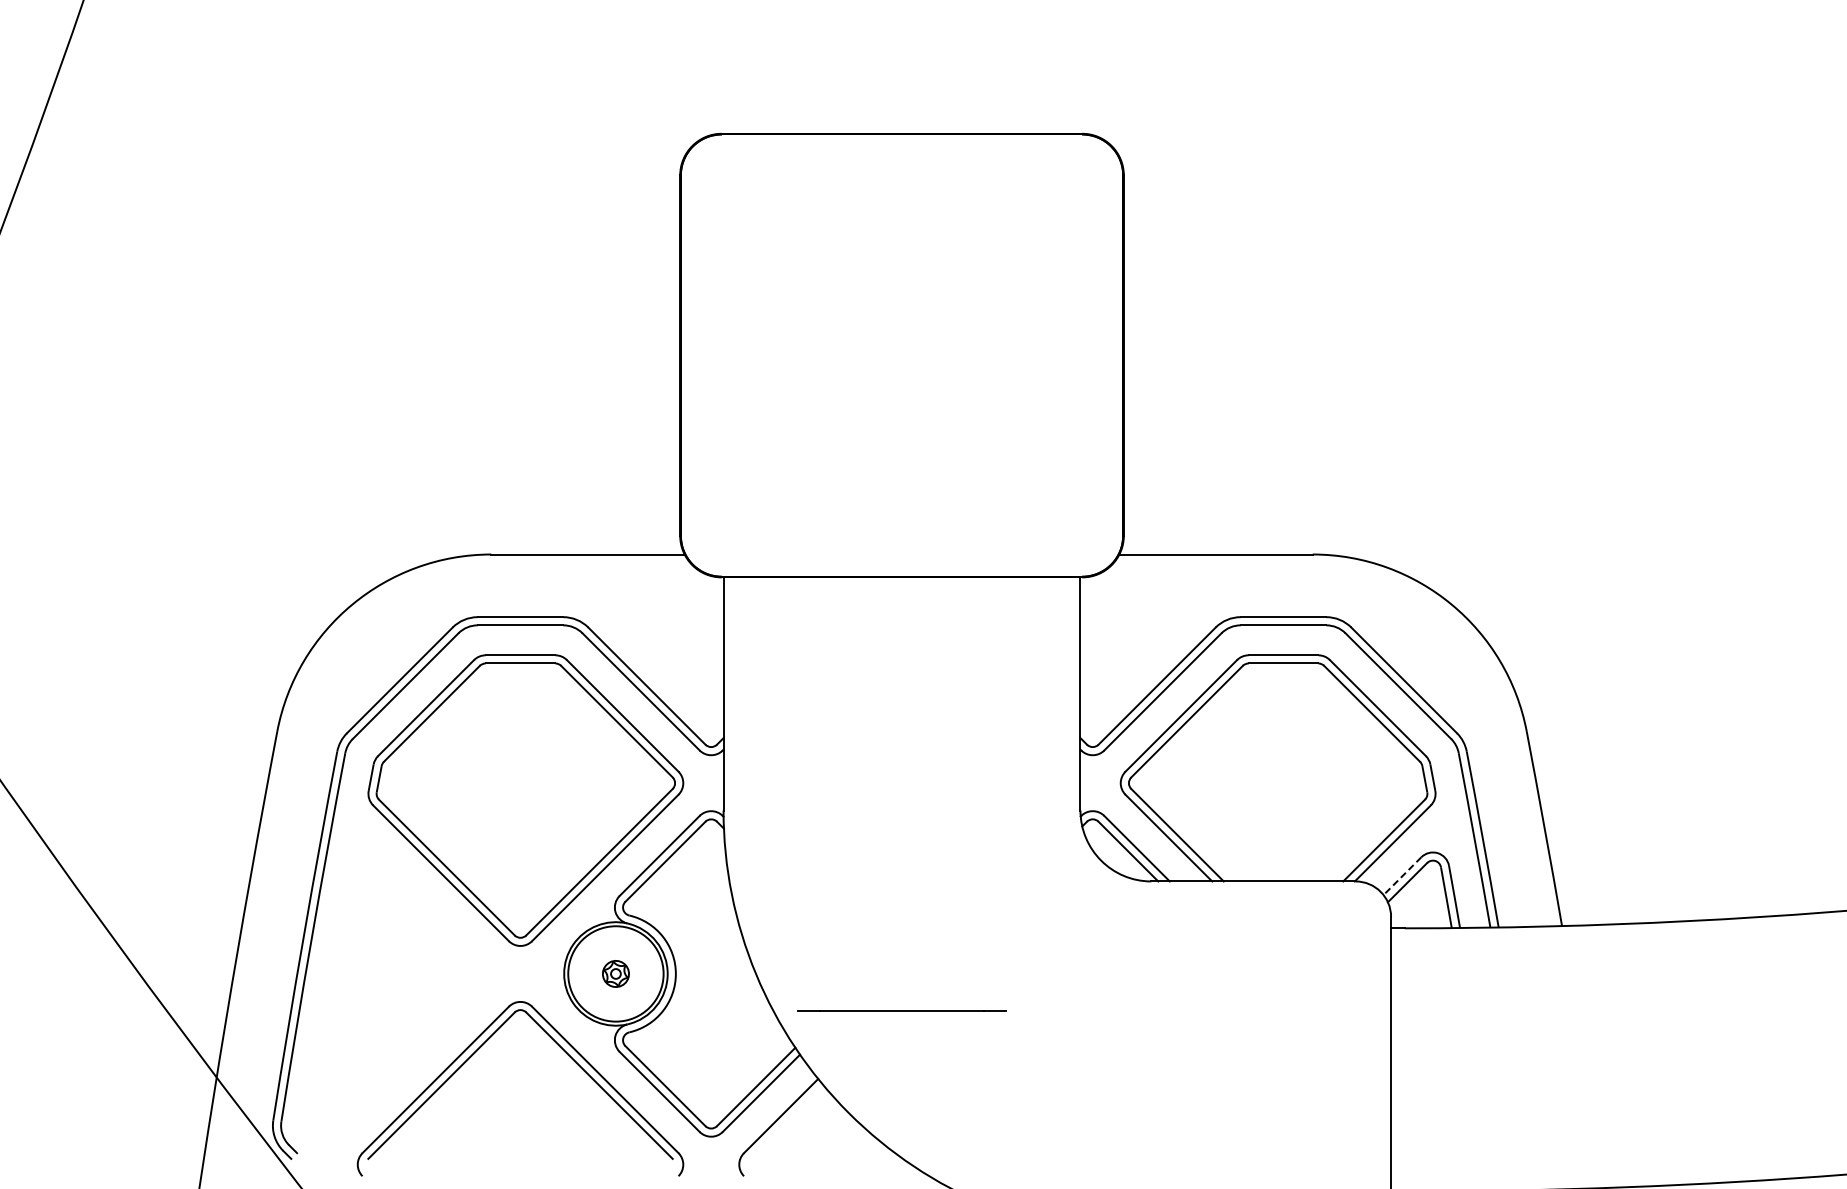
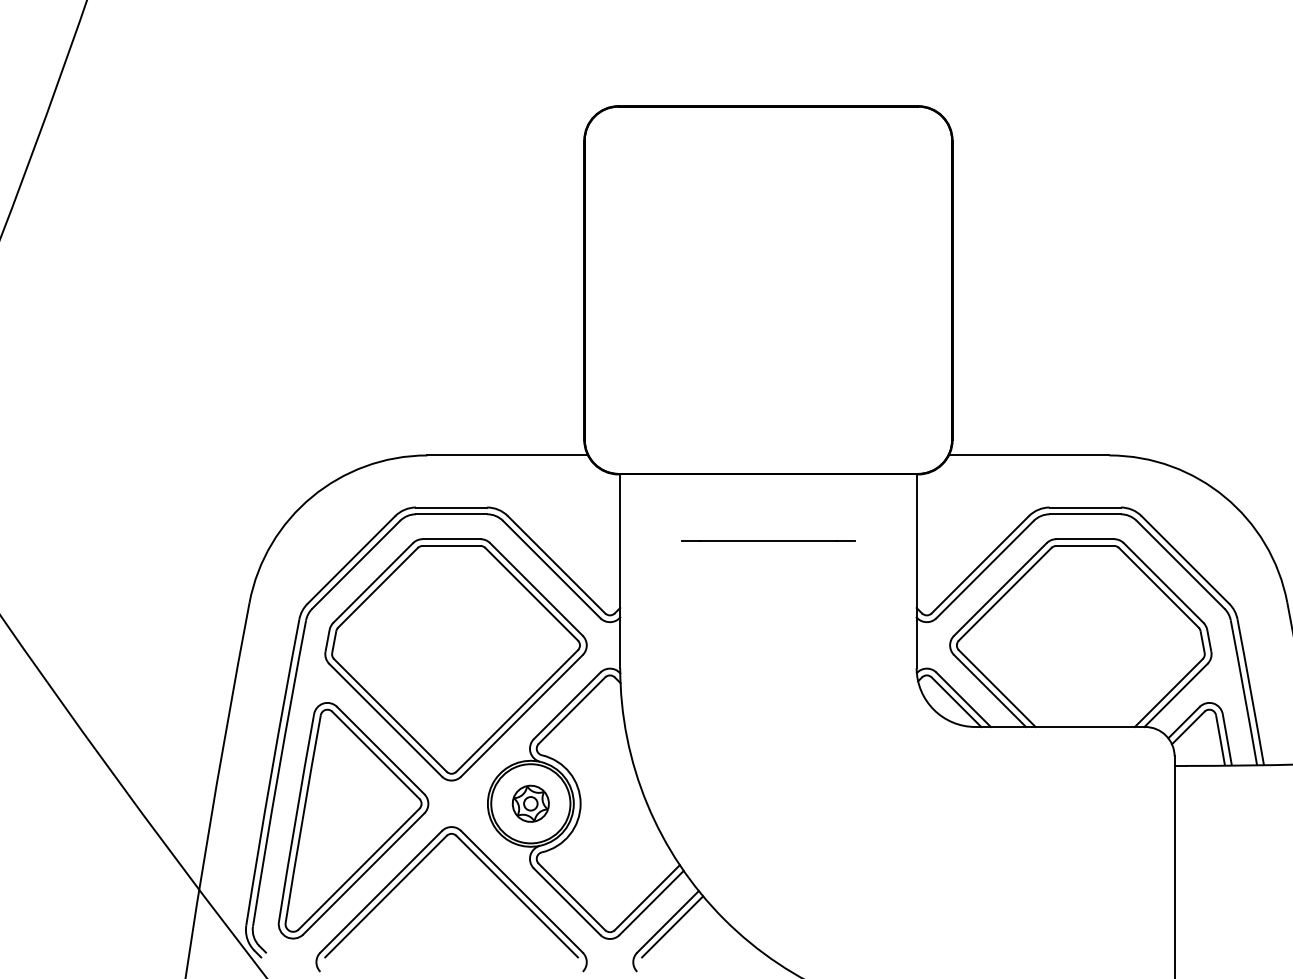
line: (1402, 876) -> (1184, 722), dashed -> solid
part: (615, 973) -> (530, 803), size x1.67
part: (402, 994) -> (353, 820), added
line: (901, 1010) -> (768, 541), moved
line: (786, 1121) -> (672, 926), added

